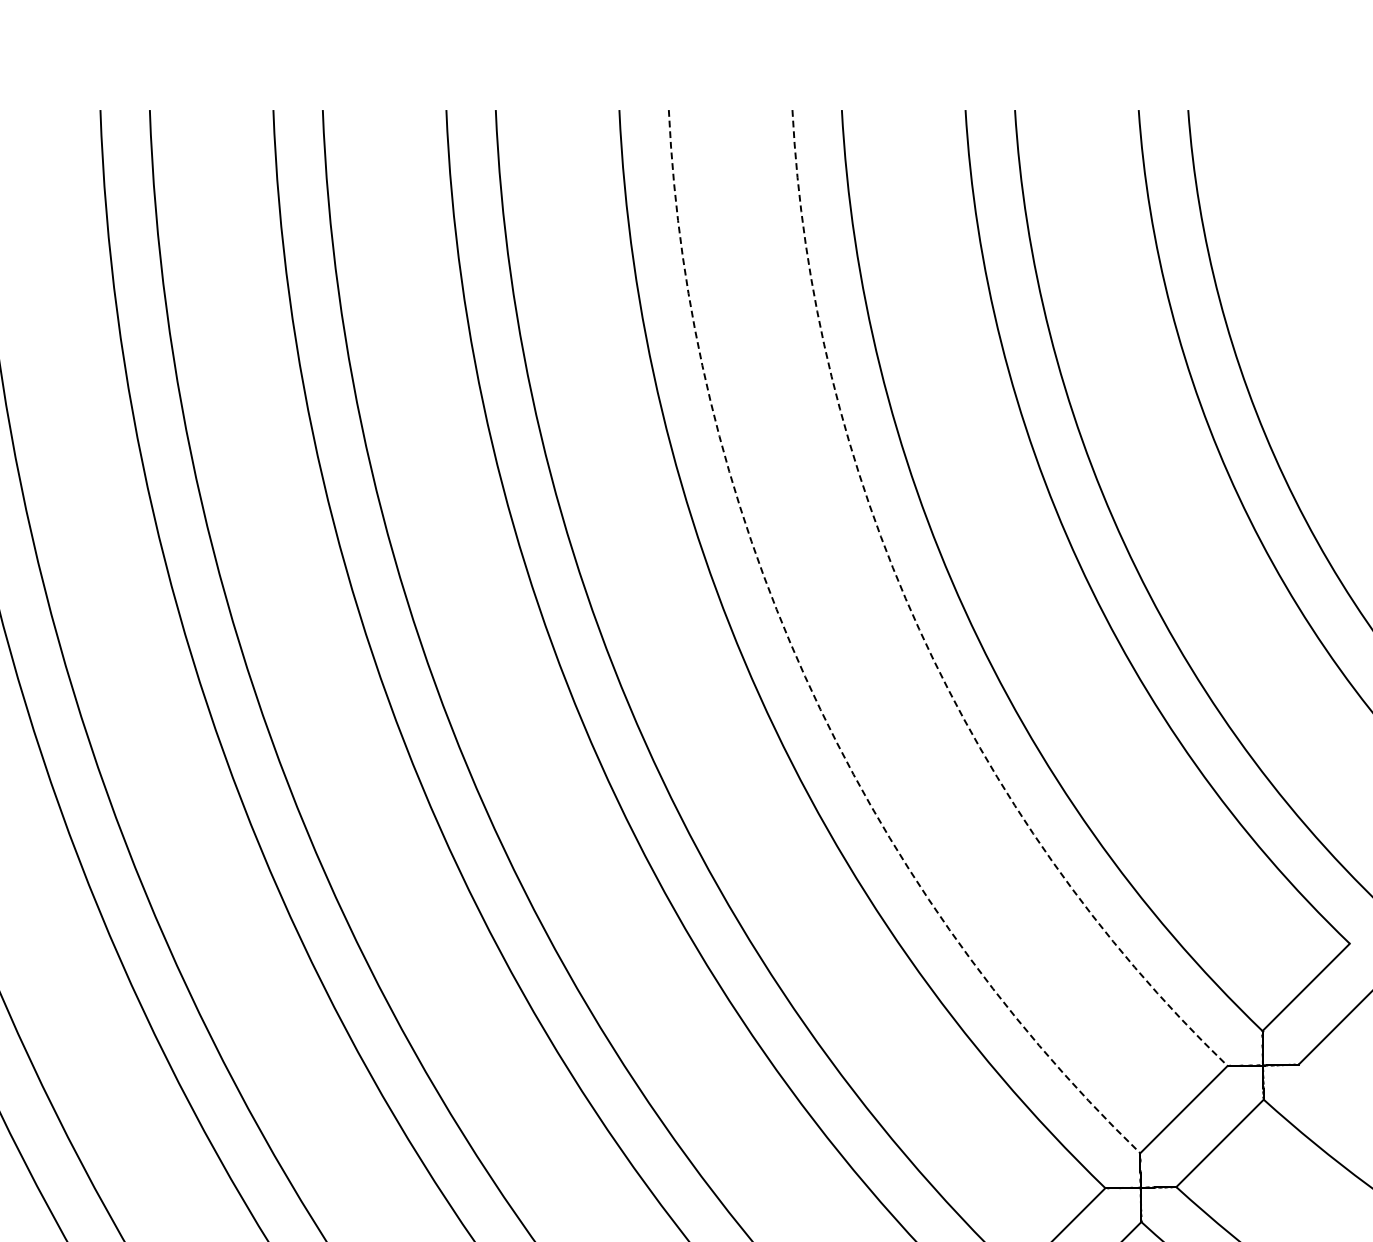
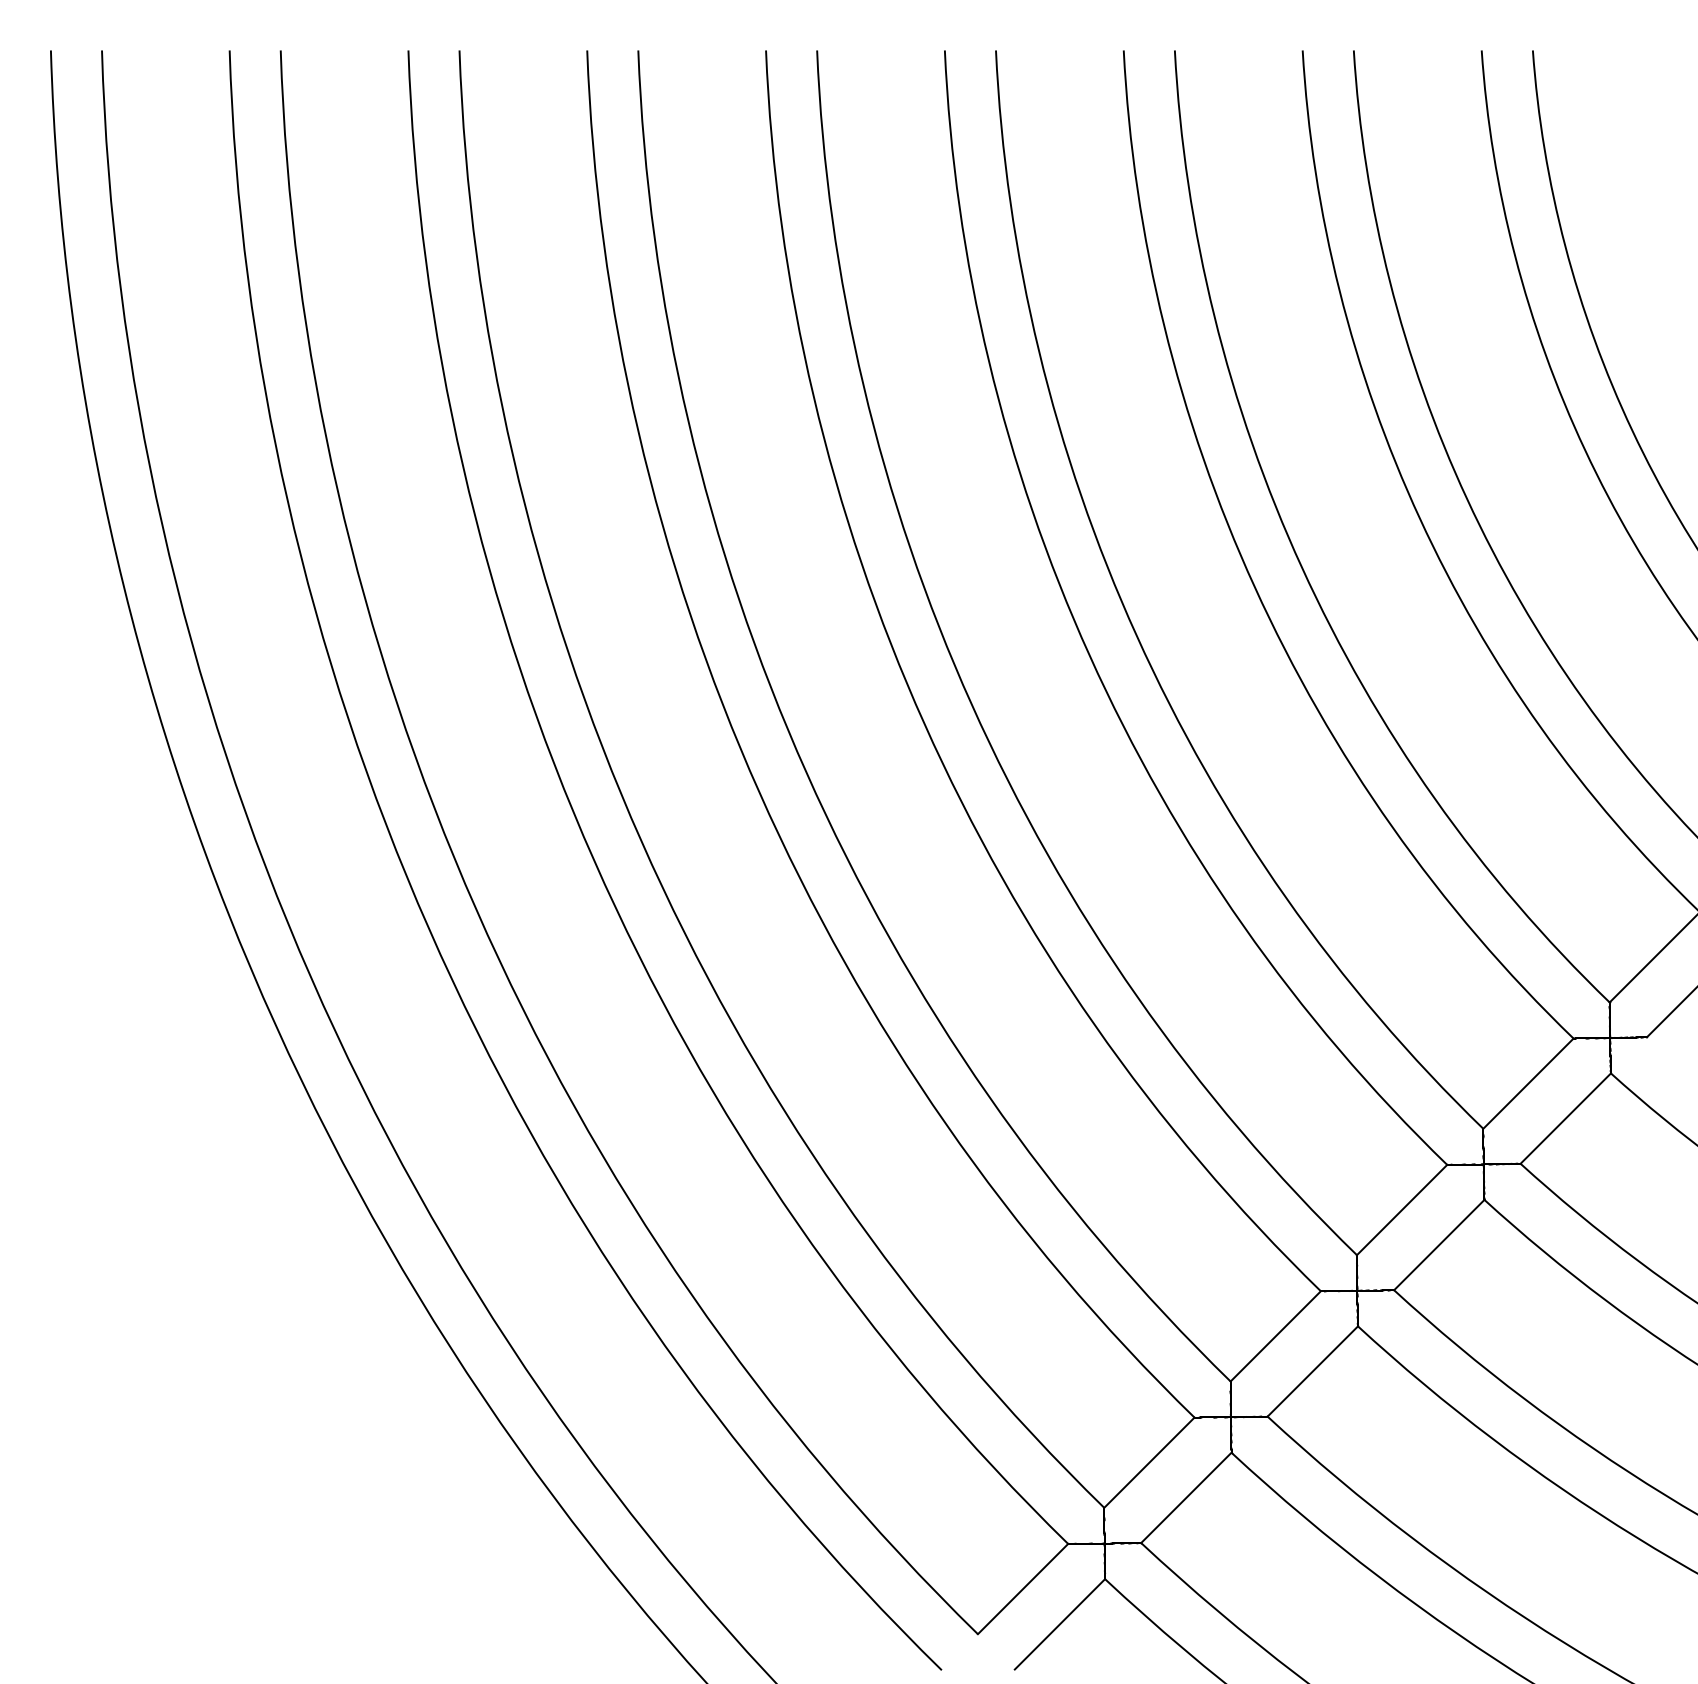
arc: (918, 629) -> (1254, 587), dashed -> solid
arc: (804, 677) -> (1136, 636), dashed -> solid

